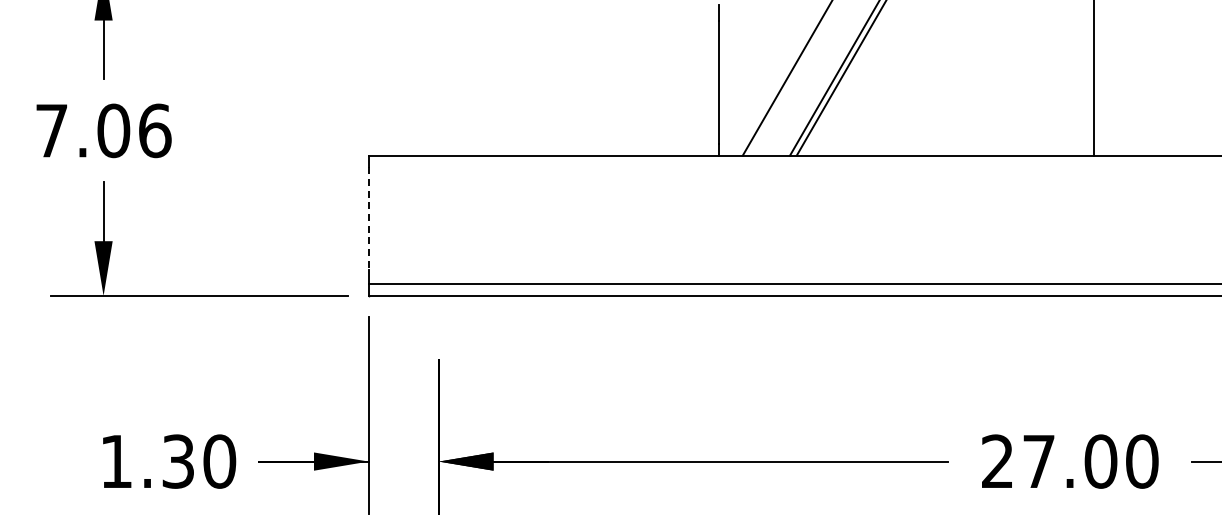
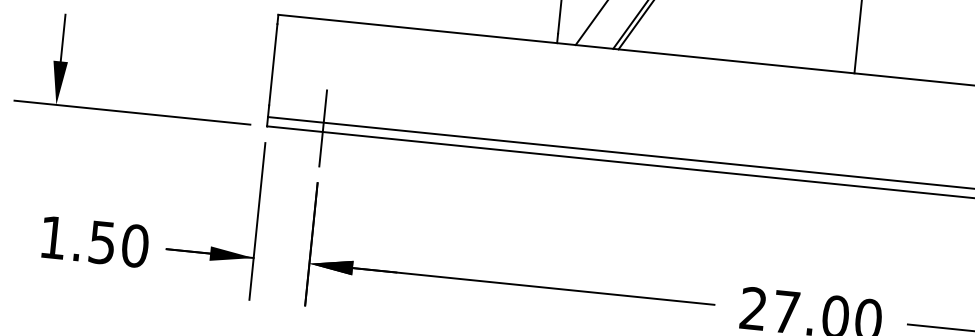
line: (368, 218) -> (273, 64), dashed -> solid
line: (438, 291) -> (322, 128), added
text: (178, 461) -> (102, 242), 1.30 -> 1.50

